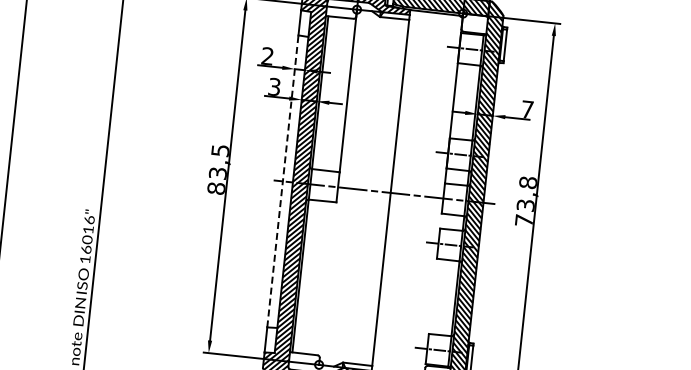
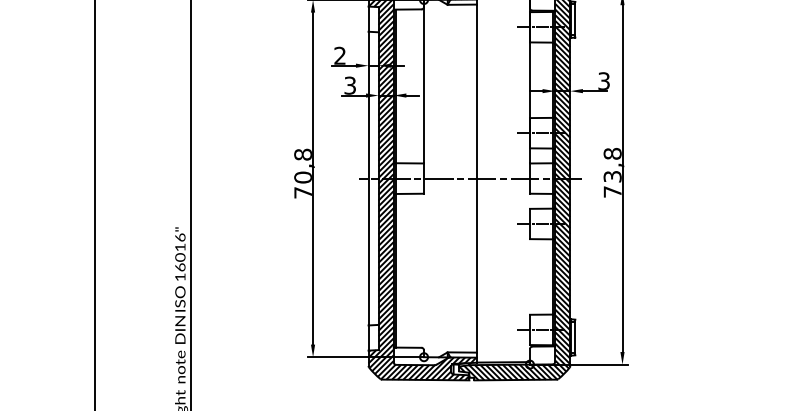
text: (526, 108) -> (603, 80), 7 -> 3
text: (217, 169) -> (302, 173), 83,5 -> 70,8
line: (282, 181) -> (368, 178), dashed -> solid

